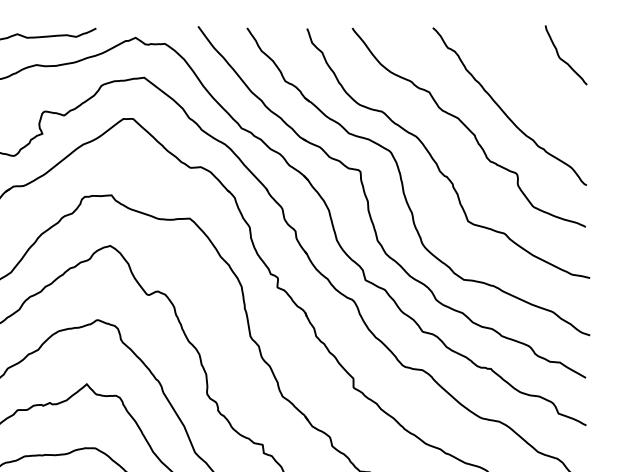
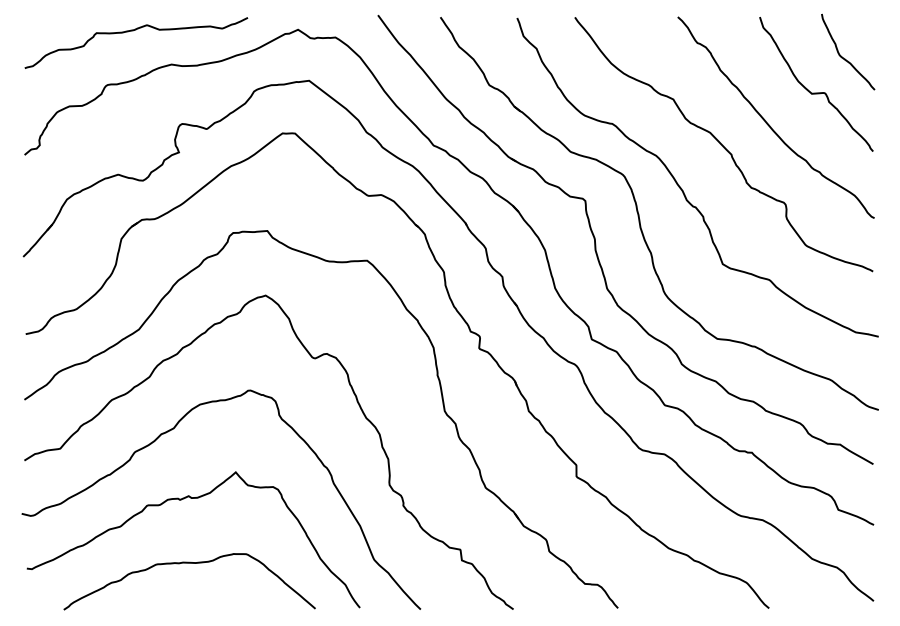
curve: (541, 86) -> (816, 92), added

